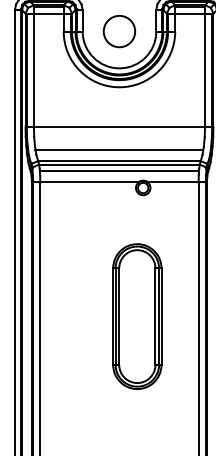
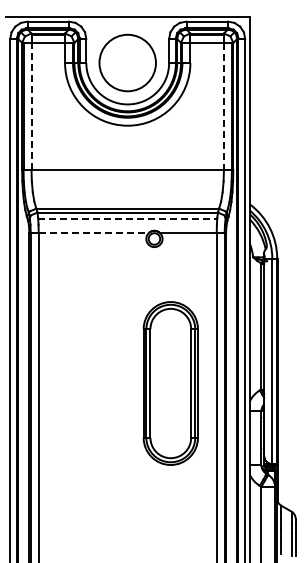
circle: (119, 31) -> (127, 62), size x1.6
line: (33, 70) -> (31, 106), solid -> dashed
line: (204, 70) -> (223, 106), solid -> dashed
line: (119, 149) -> (127, 195), removed
line: (120, 170) -> (128, 219), solid -> dashed
line: (89, 182) -> (94, 232), solid -> dashed
part: (137, 316) -> (170, 383), moved

